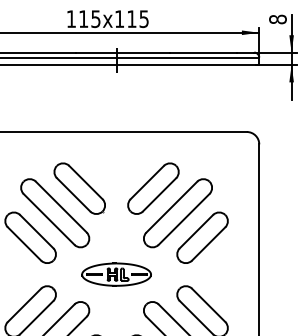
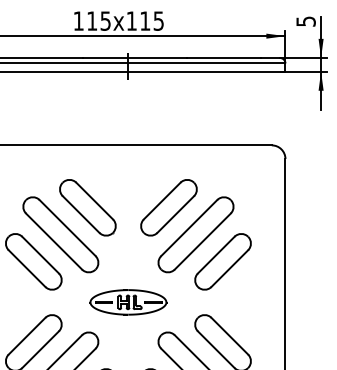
text: (277, 19) -> (305, 21), 8 -> 5

